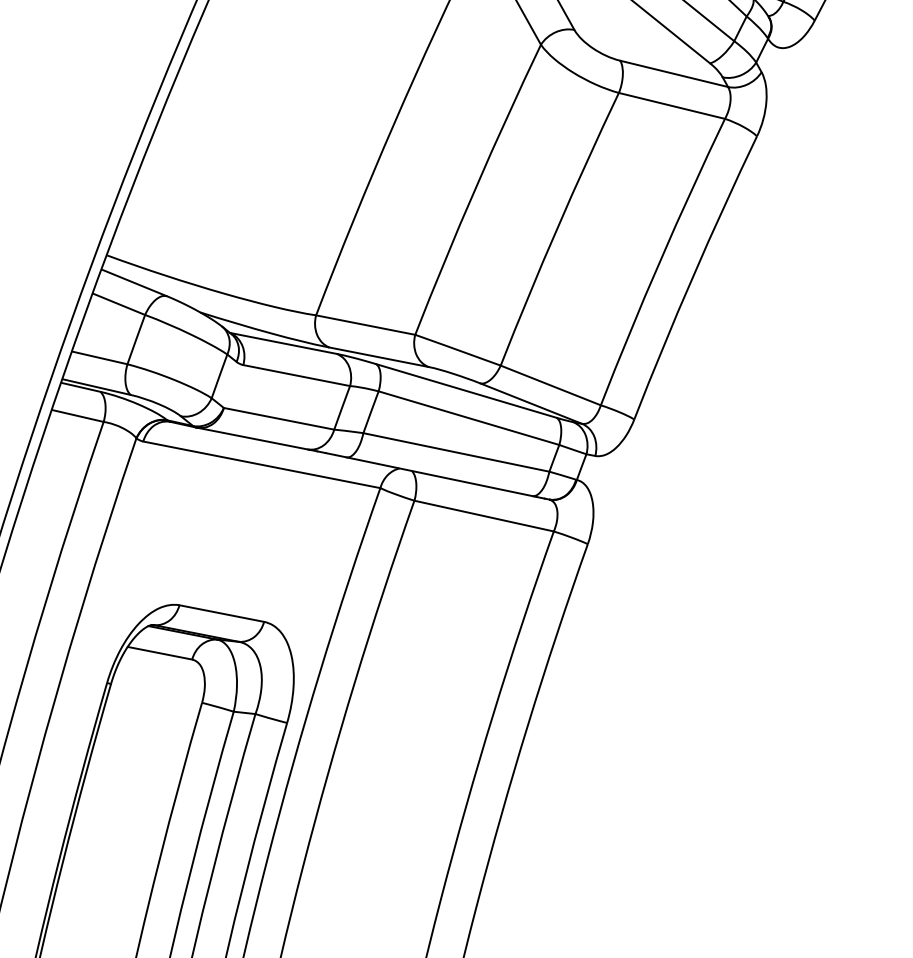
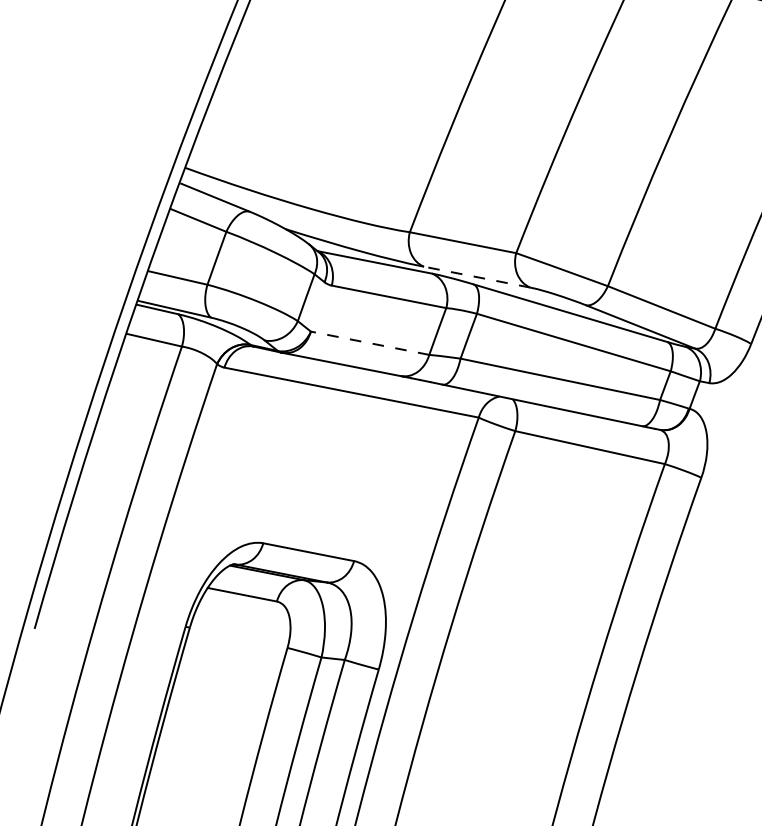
line: (378, 357) -> (476, 277), solid -> dashed
line: (278, 418) -> (369, 342), solid -> dashed

